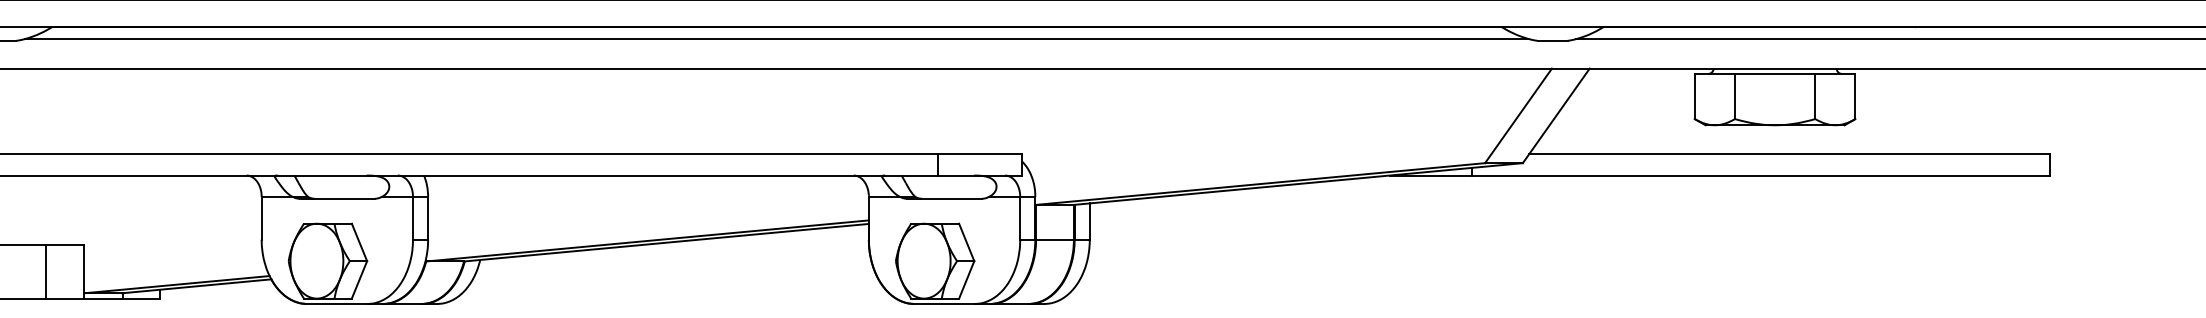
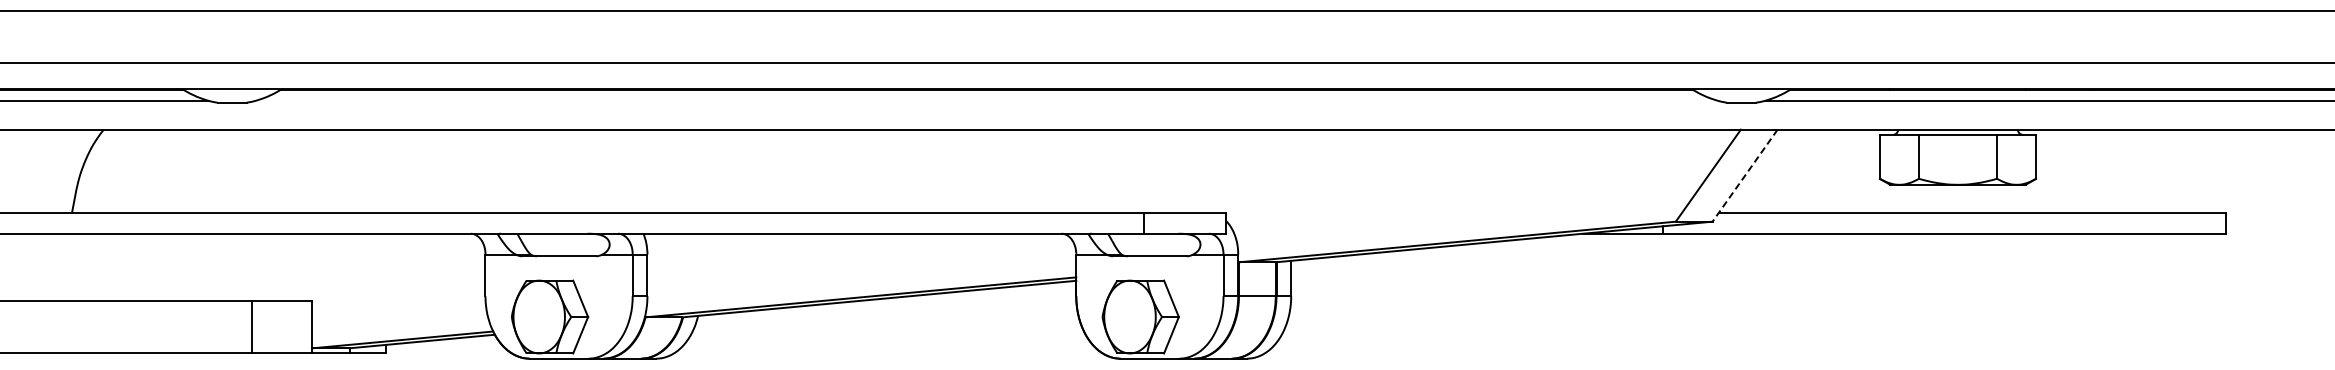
line: (776, 38) -> (986, 100), removed
line: (1555, 116) -> (1744, 176), solid -> dashed
line: (46, 271) -> (252, 327), moved

